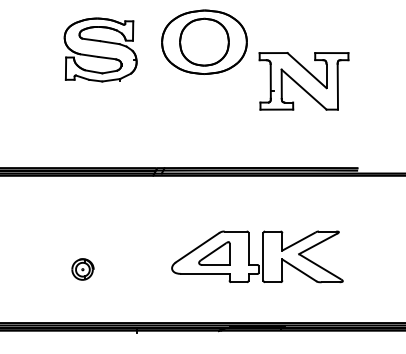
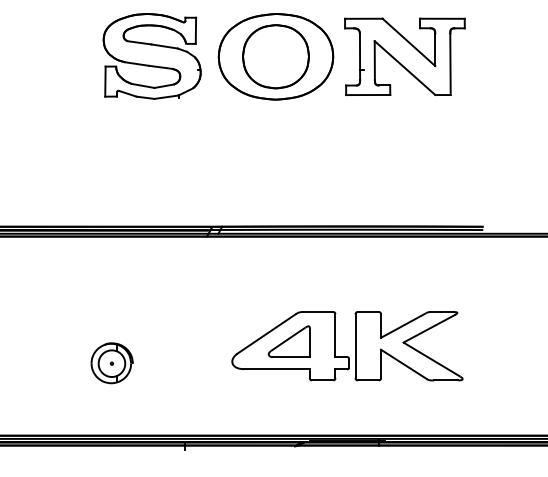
part: (100, 49) -> (151, 55), moved
part: (303, 81) -> (404, 57), moved
part: (82, 269) -> (111, 363), size x1.43

